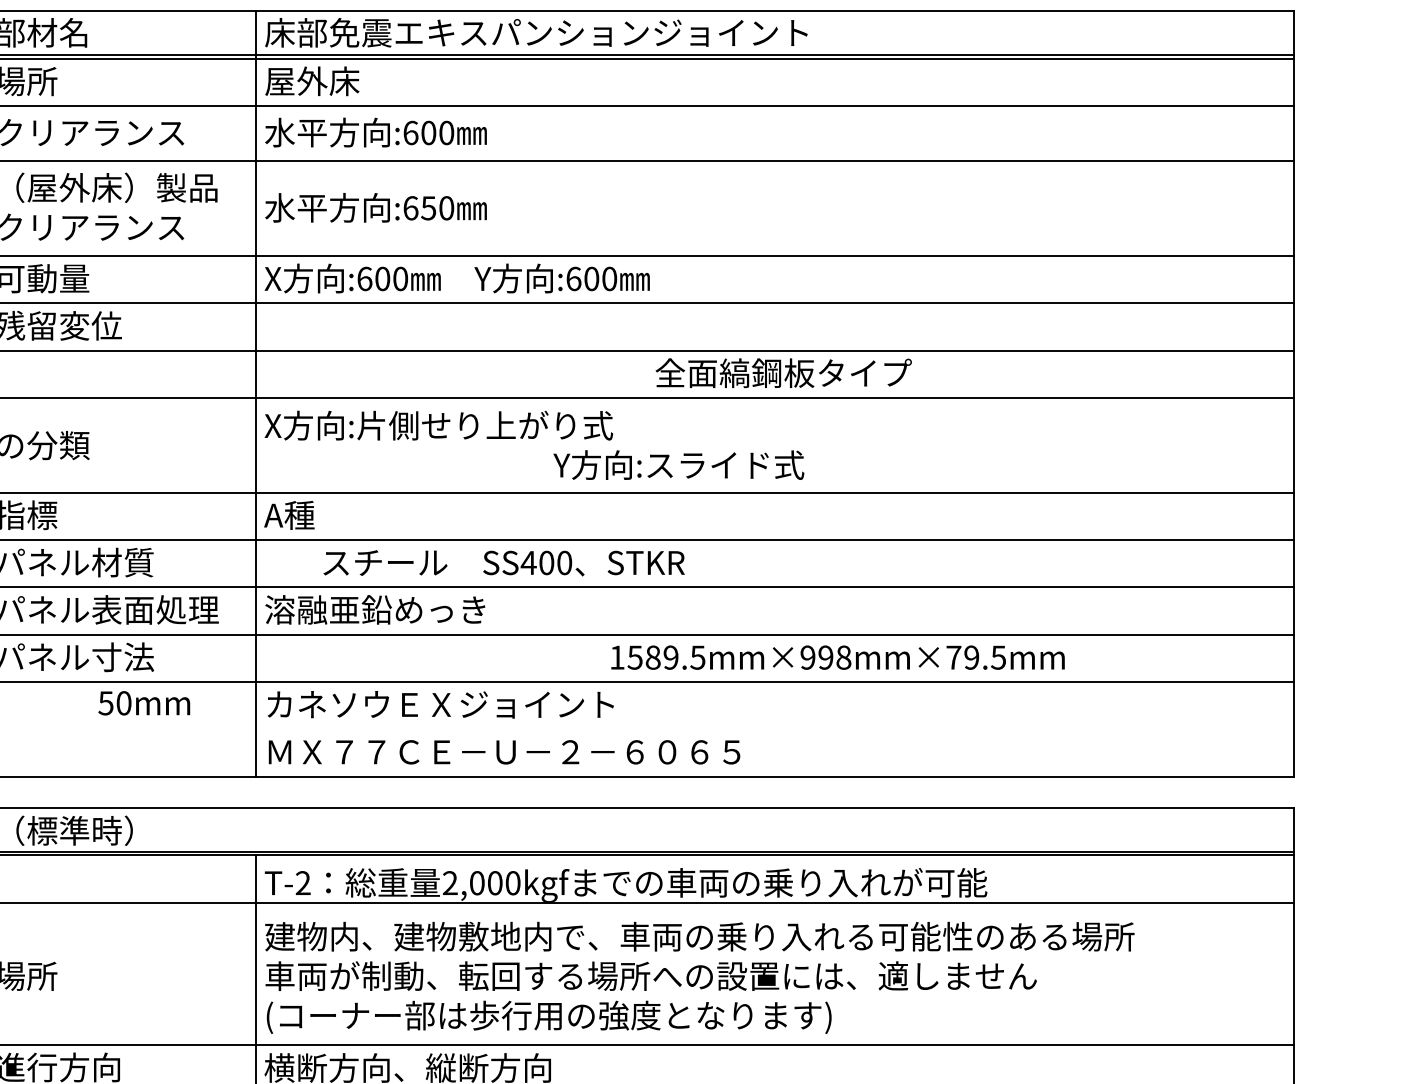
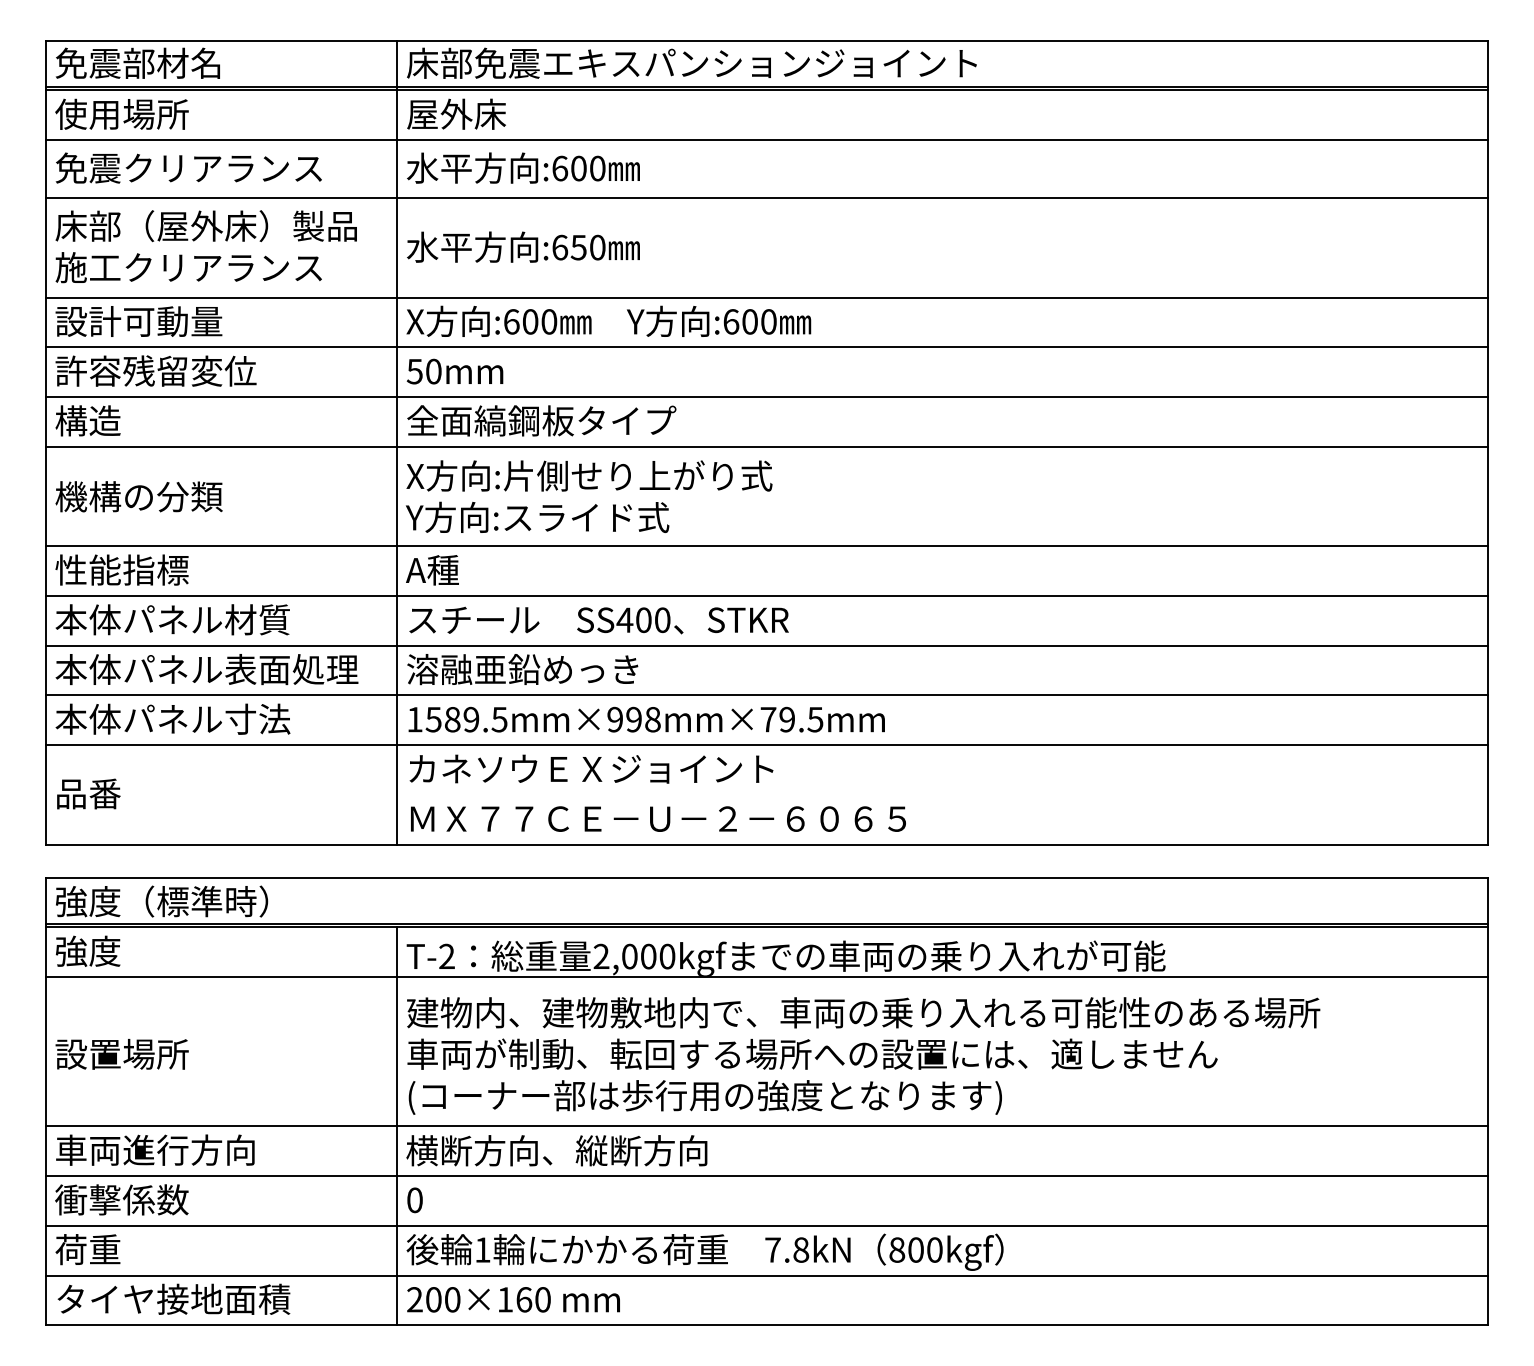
text: (783, 372) -> (541, 420), moved
text: (678, 464) -> (537, 516), moved
text: (503, 563) -> (598, 620), moved
text: (837, 657) -> (646, 719), moved
text: (143, 703) -> (454, 371), moved

